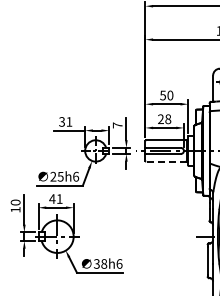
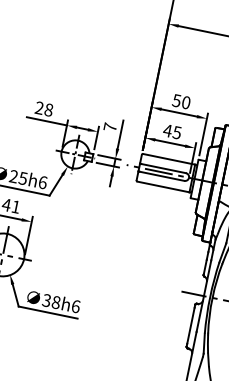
text: (164, 118) -> (172, 130), 28 -> 45
text: (65, 121) -> (44, 108), 31 -> 28
line: (165, 161) -> (162, 186), dashed -> solid

